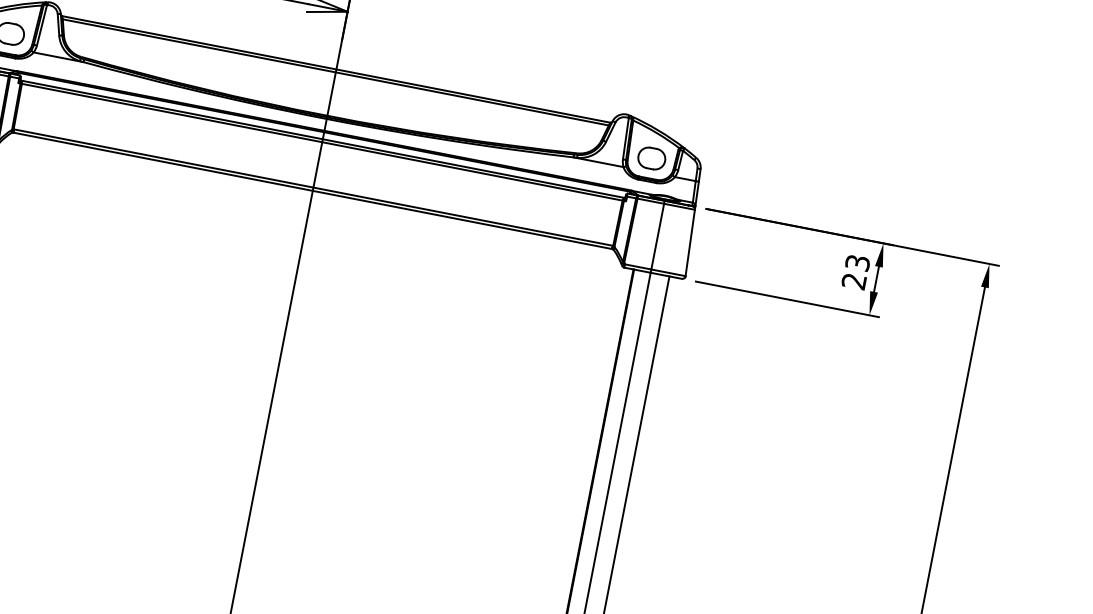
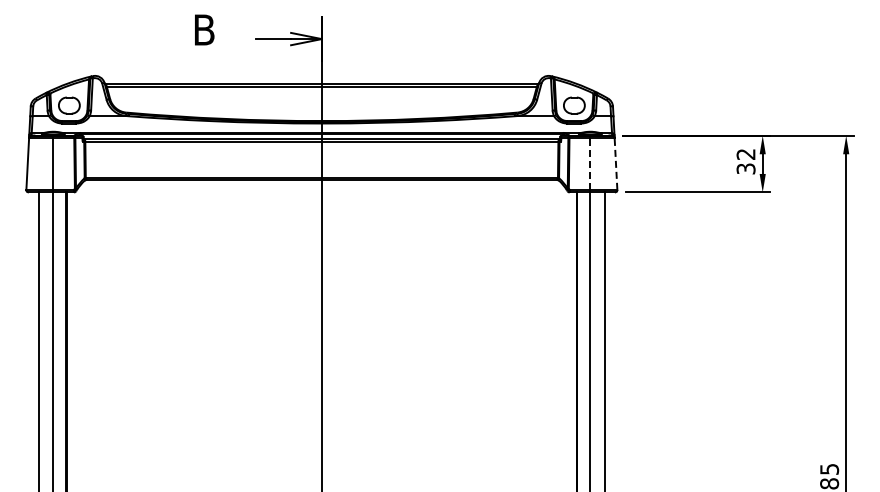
line: (657, 236) -> (590, 163), solid -> dashed
line: (690, 242) -> (616, 163), solid -> dashed
text: (856, 272) -> (746, 161), 23 -> 32

